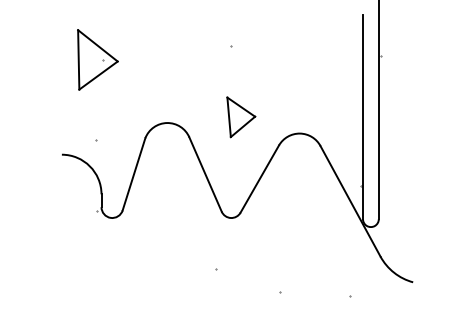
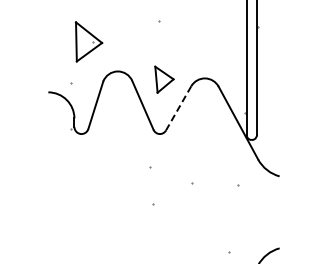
part: (98, 59) -> (89, 41), moved
part: (241, 116) -> (164, 79), moved
line: (259, 179) -> (178, 108), solid -> dashed

